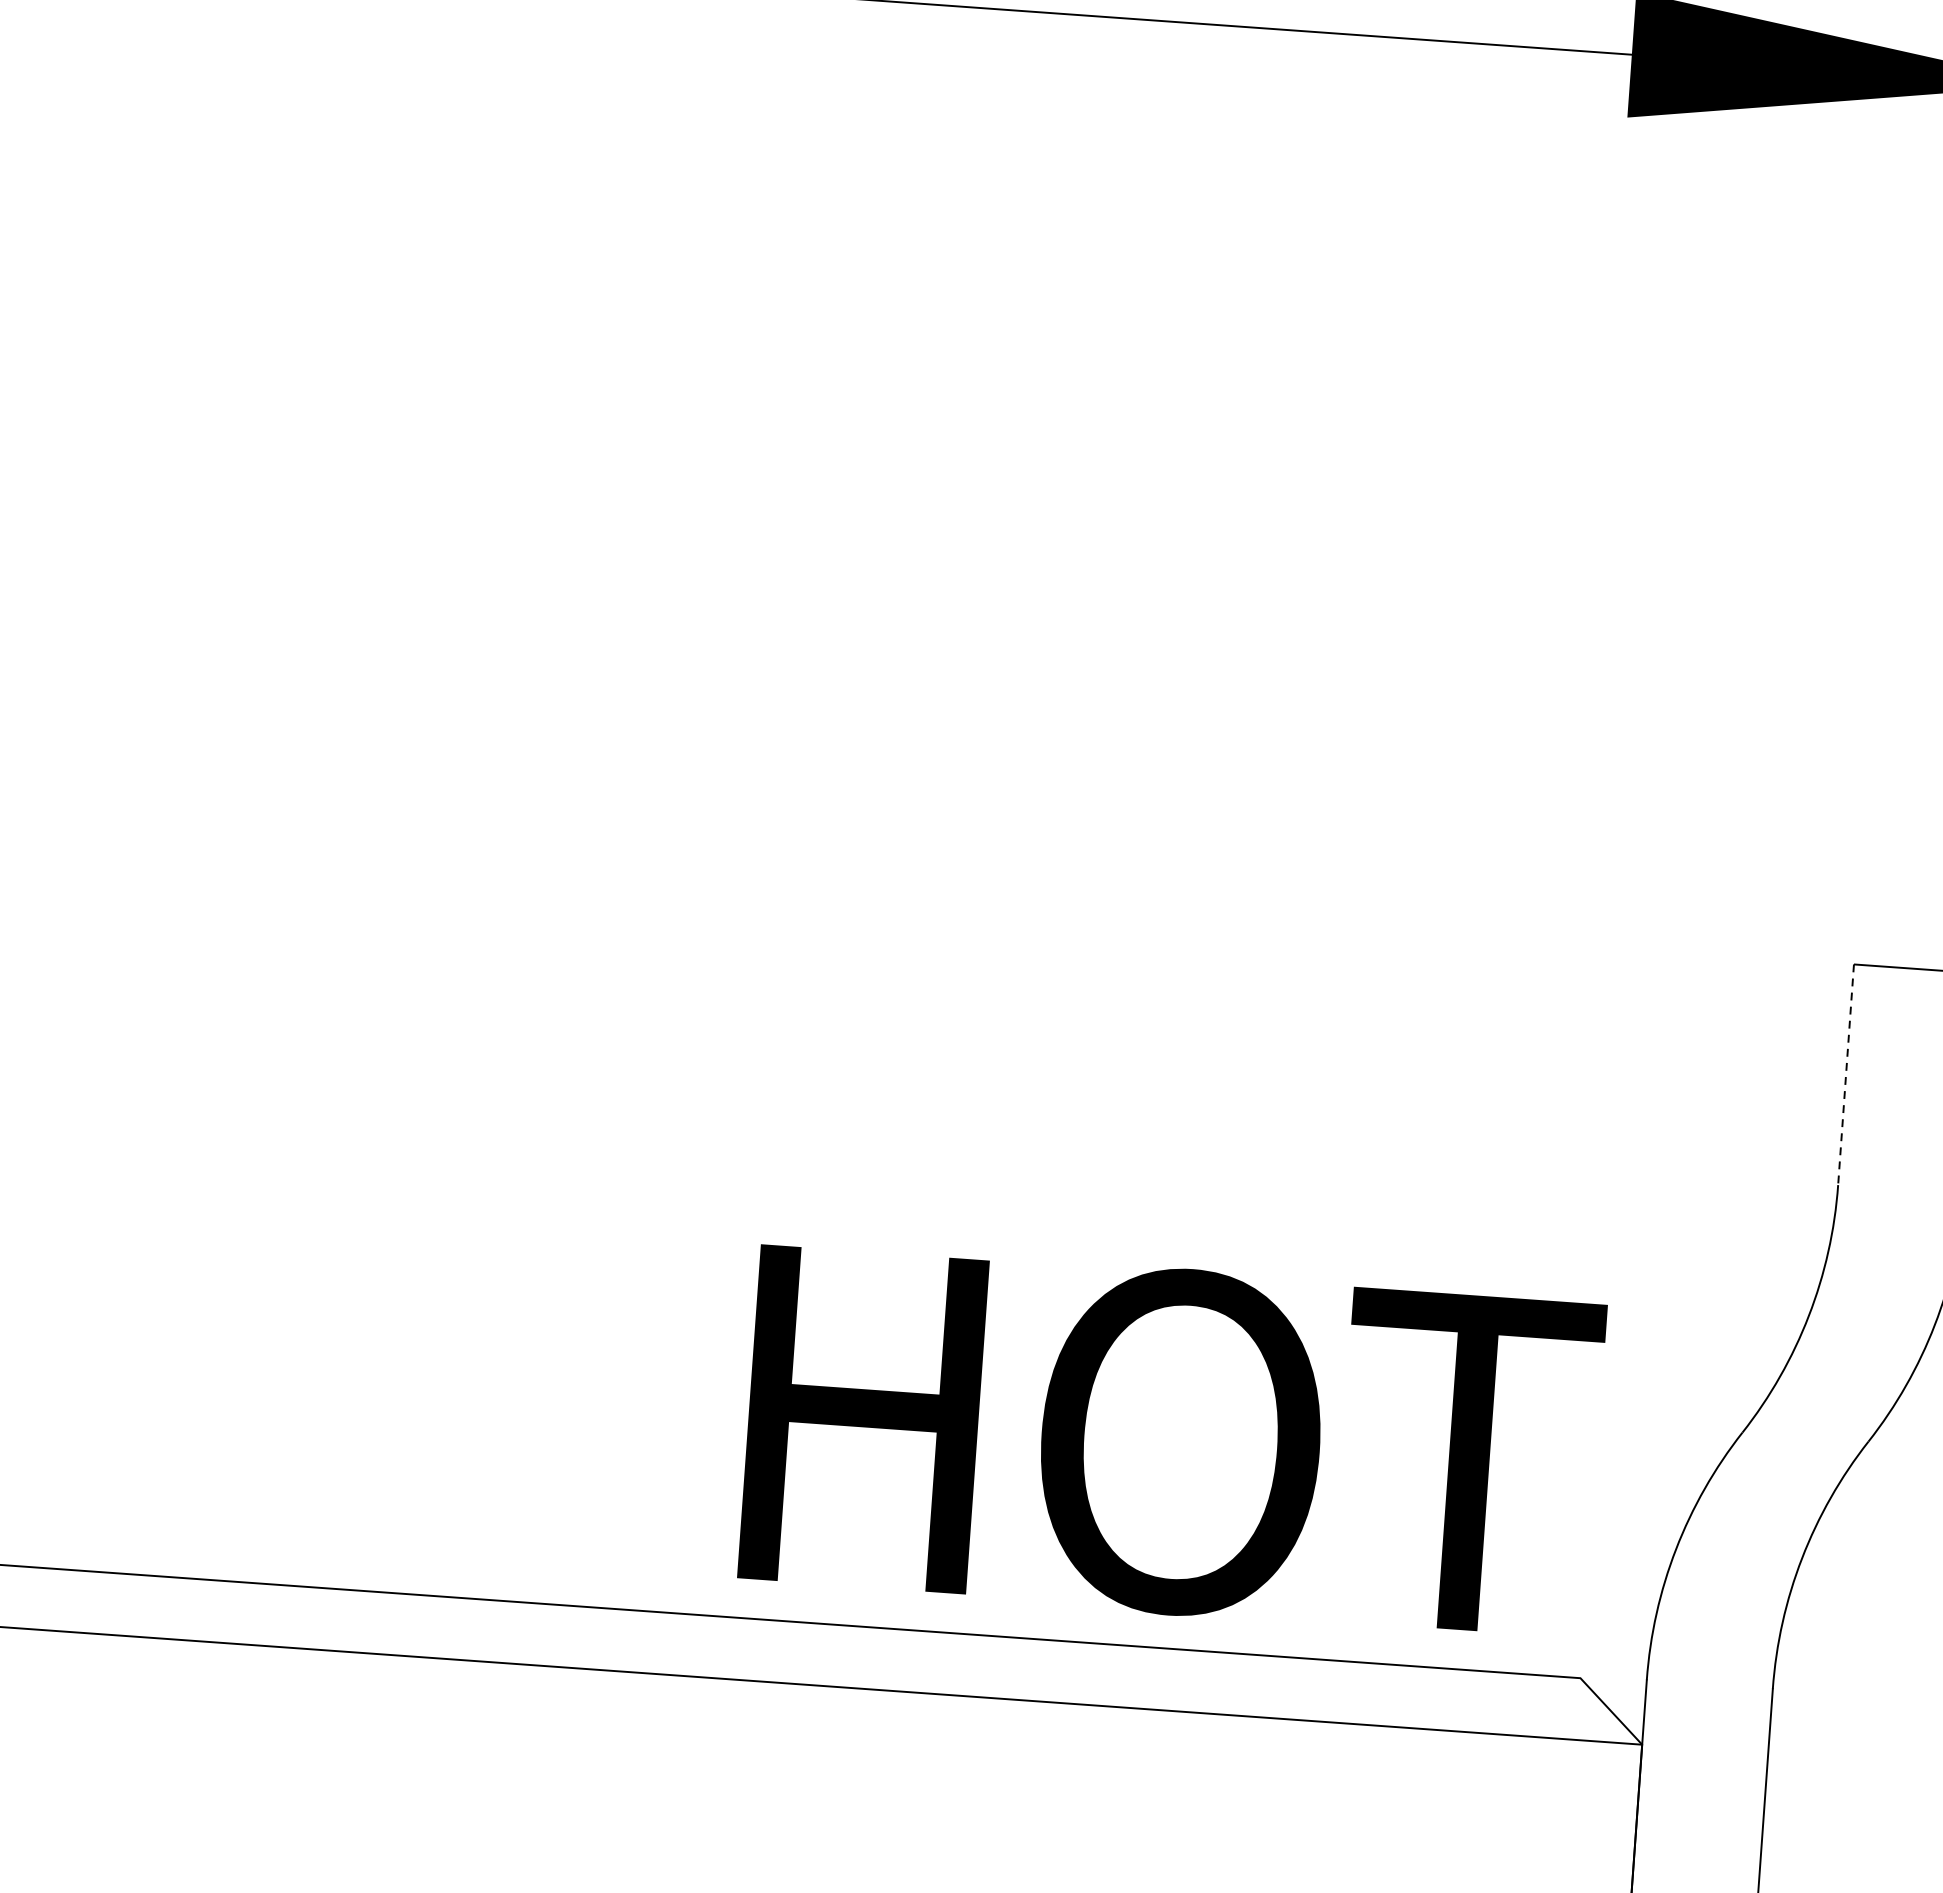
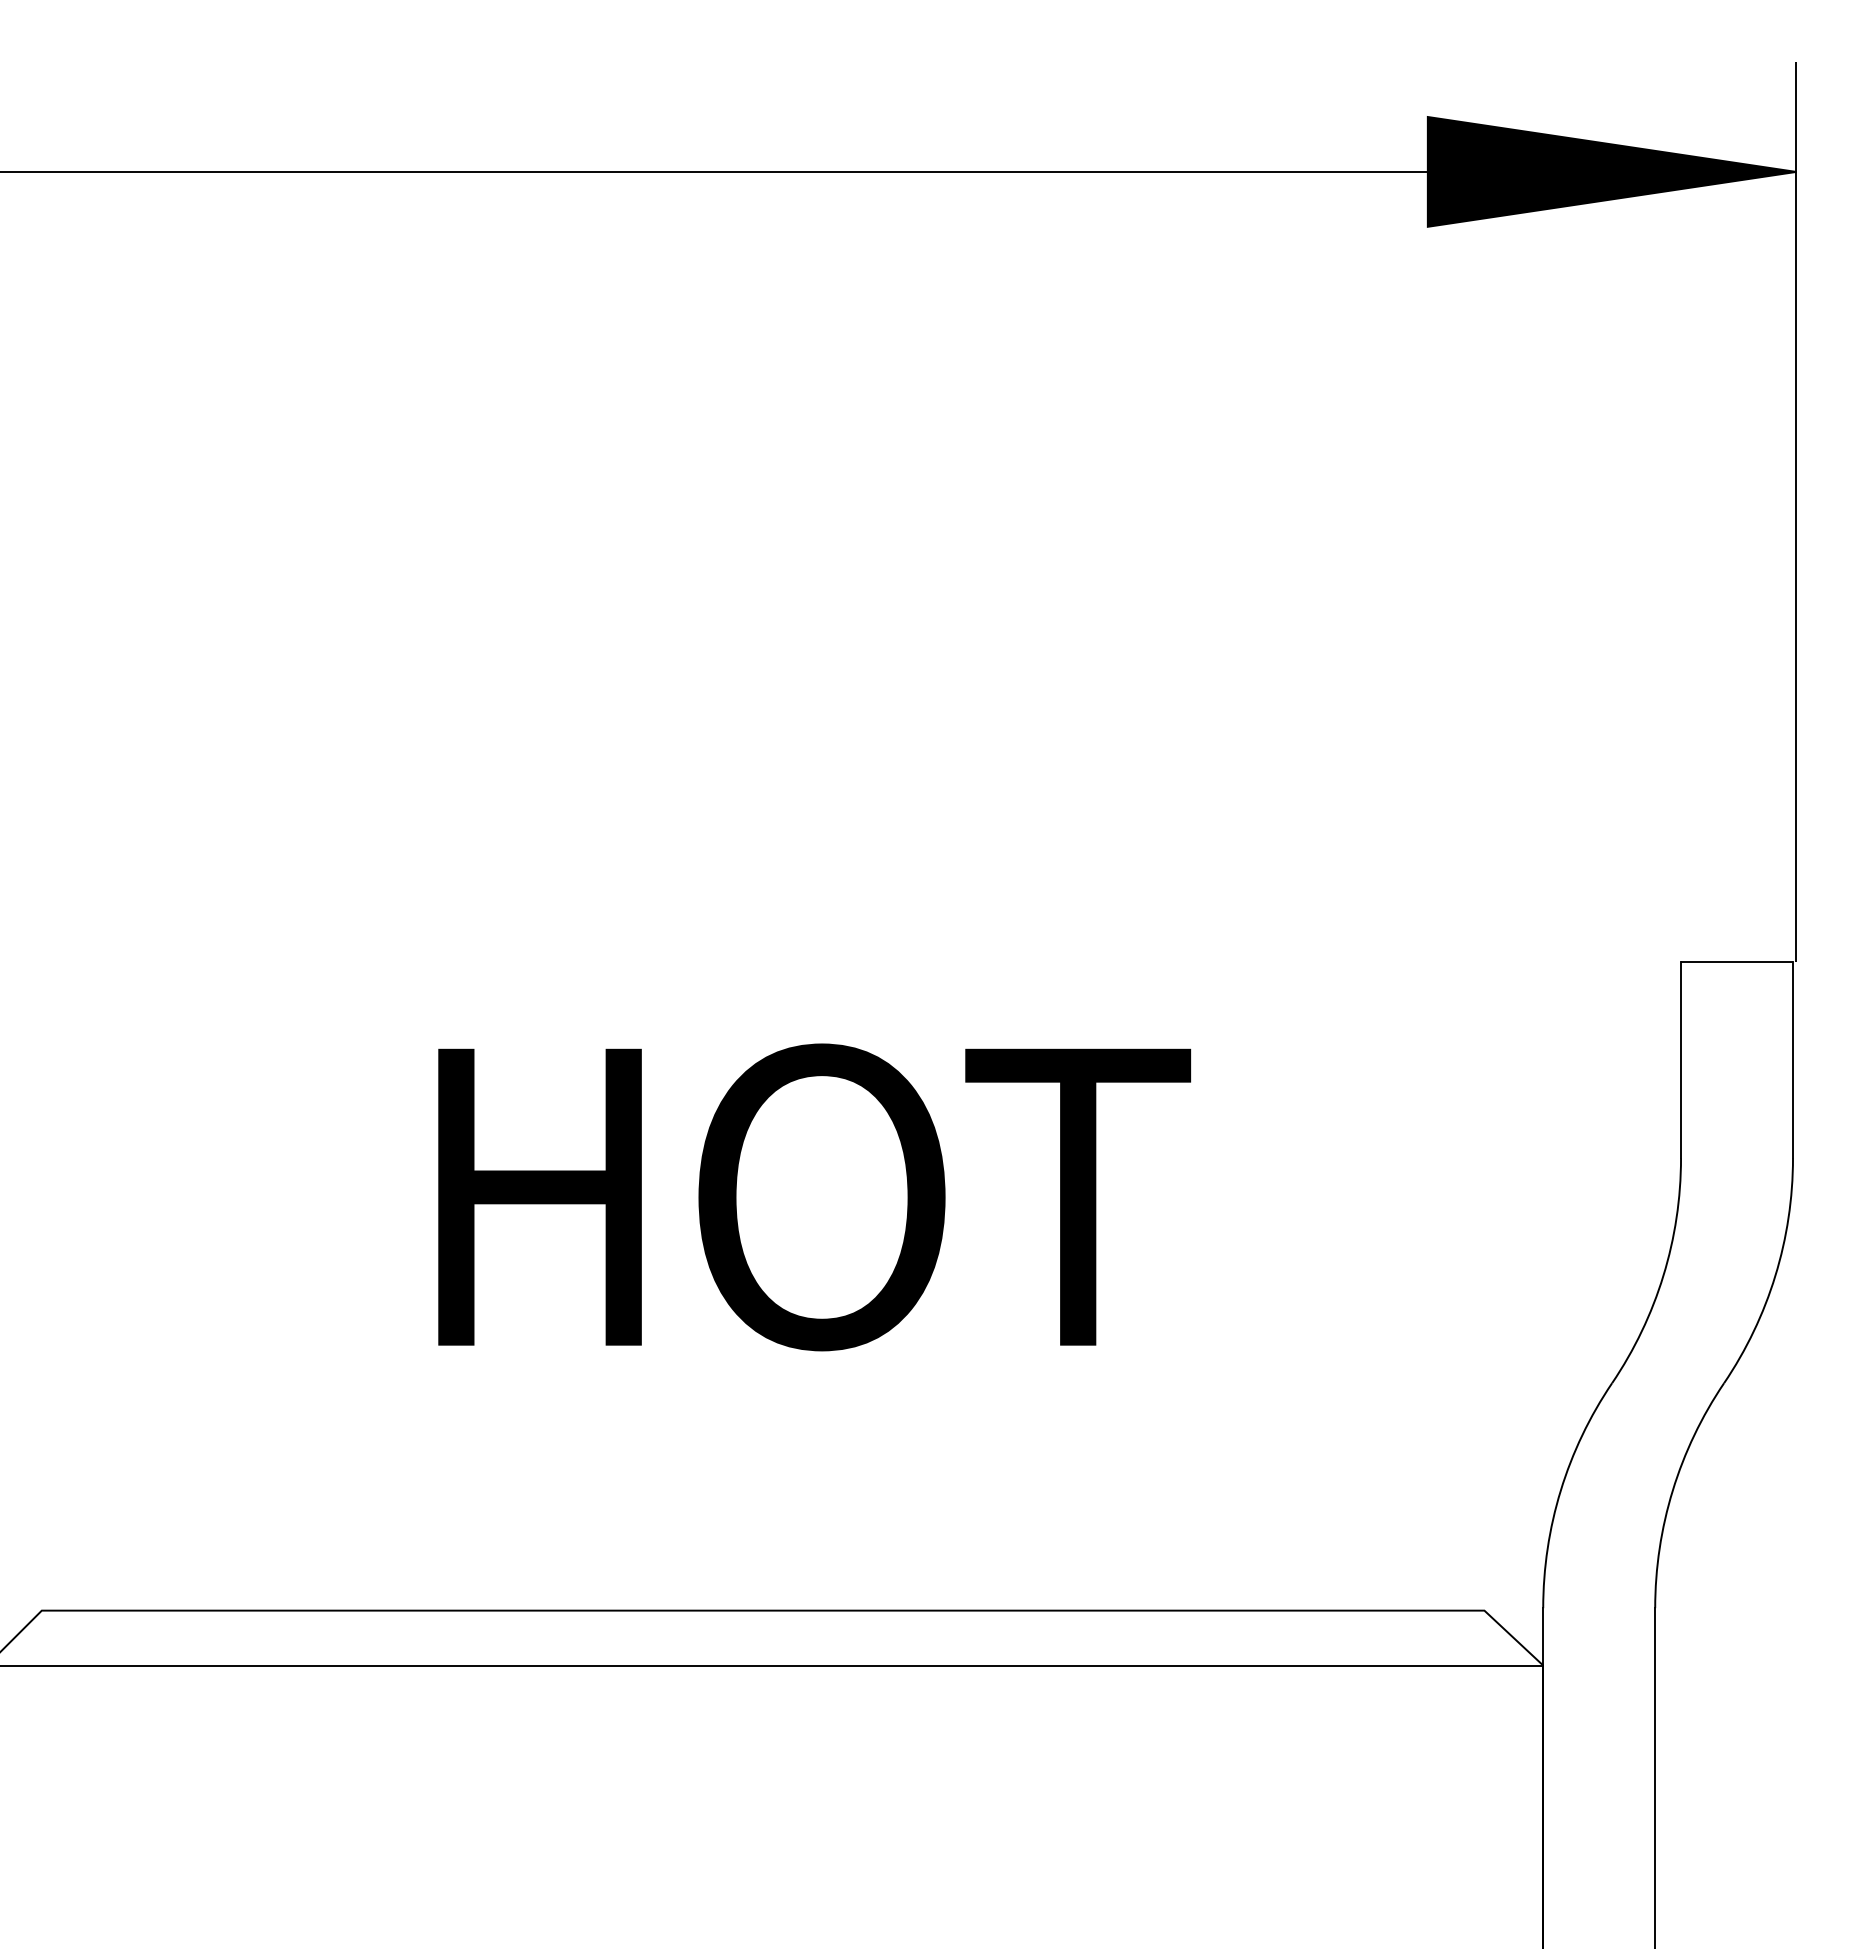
line: (1846, 1075) -> (1681, 1060), dashed -> solid
text: (1172, 1441) -> (814, 1197), moved

